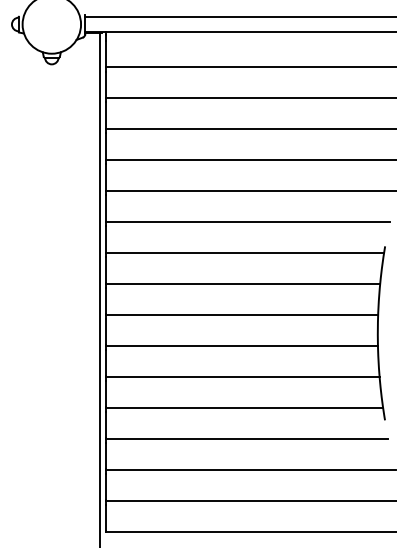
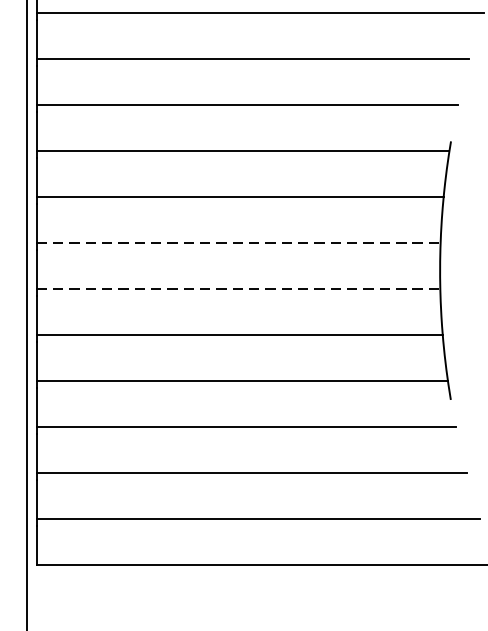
line: (242, 314) -> (239, 242), solid -> dashed
line: (242, 345) -> (239, 288), solid -> dashed

